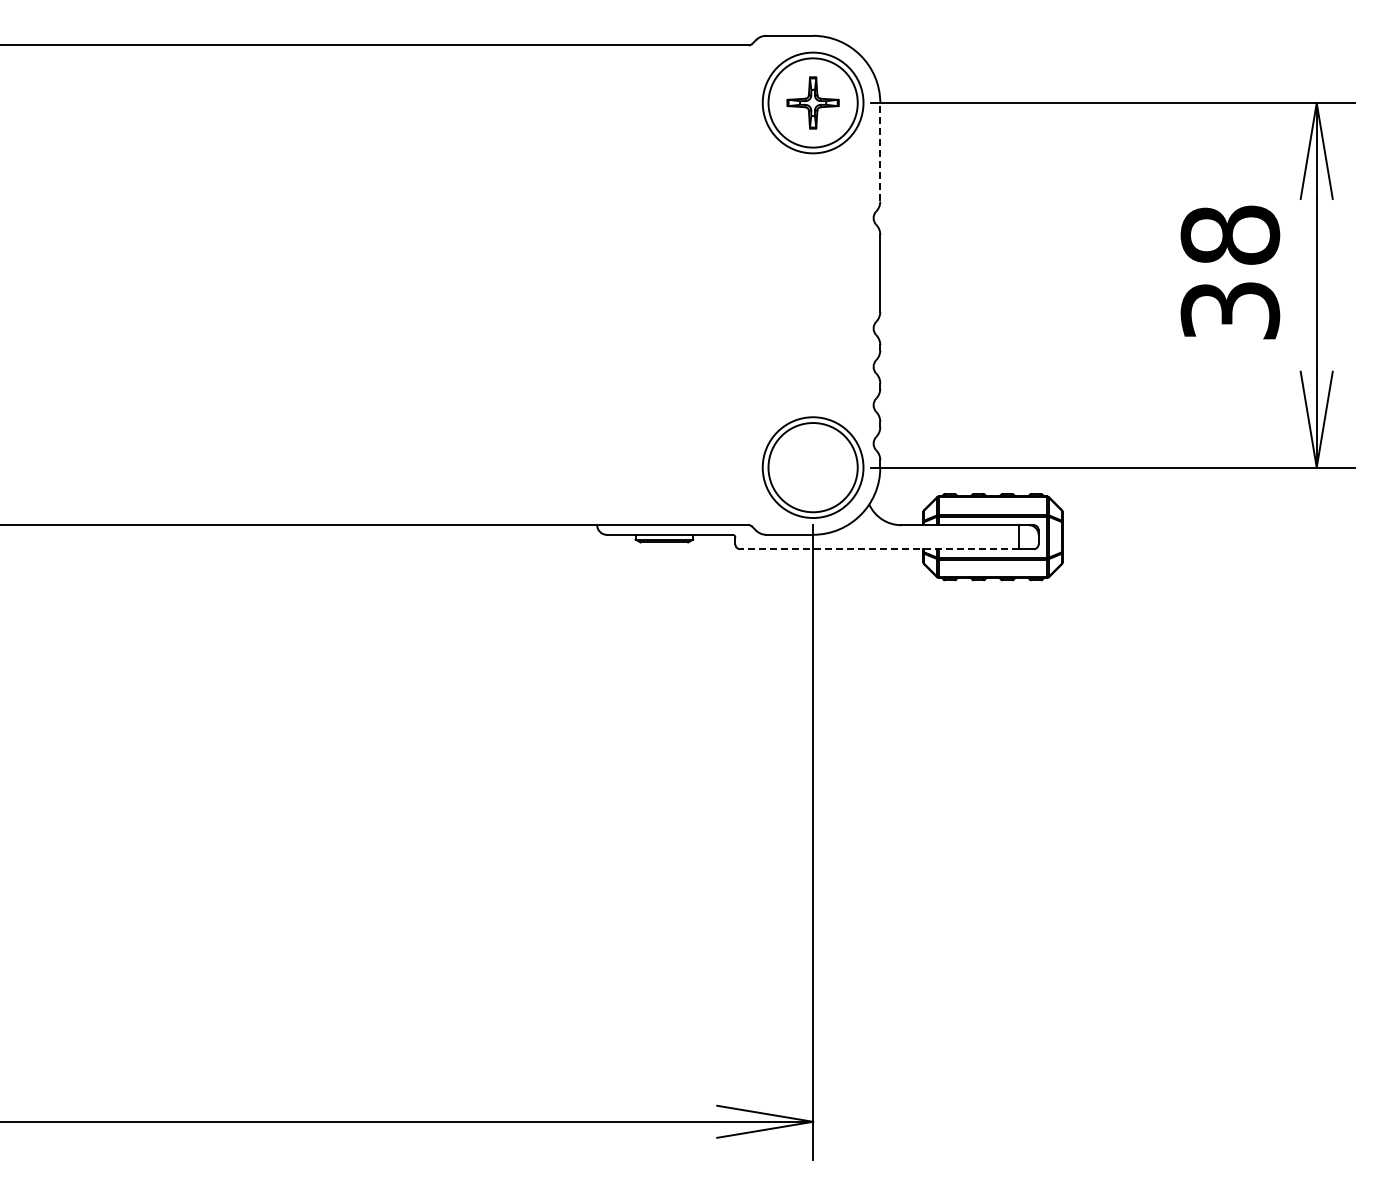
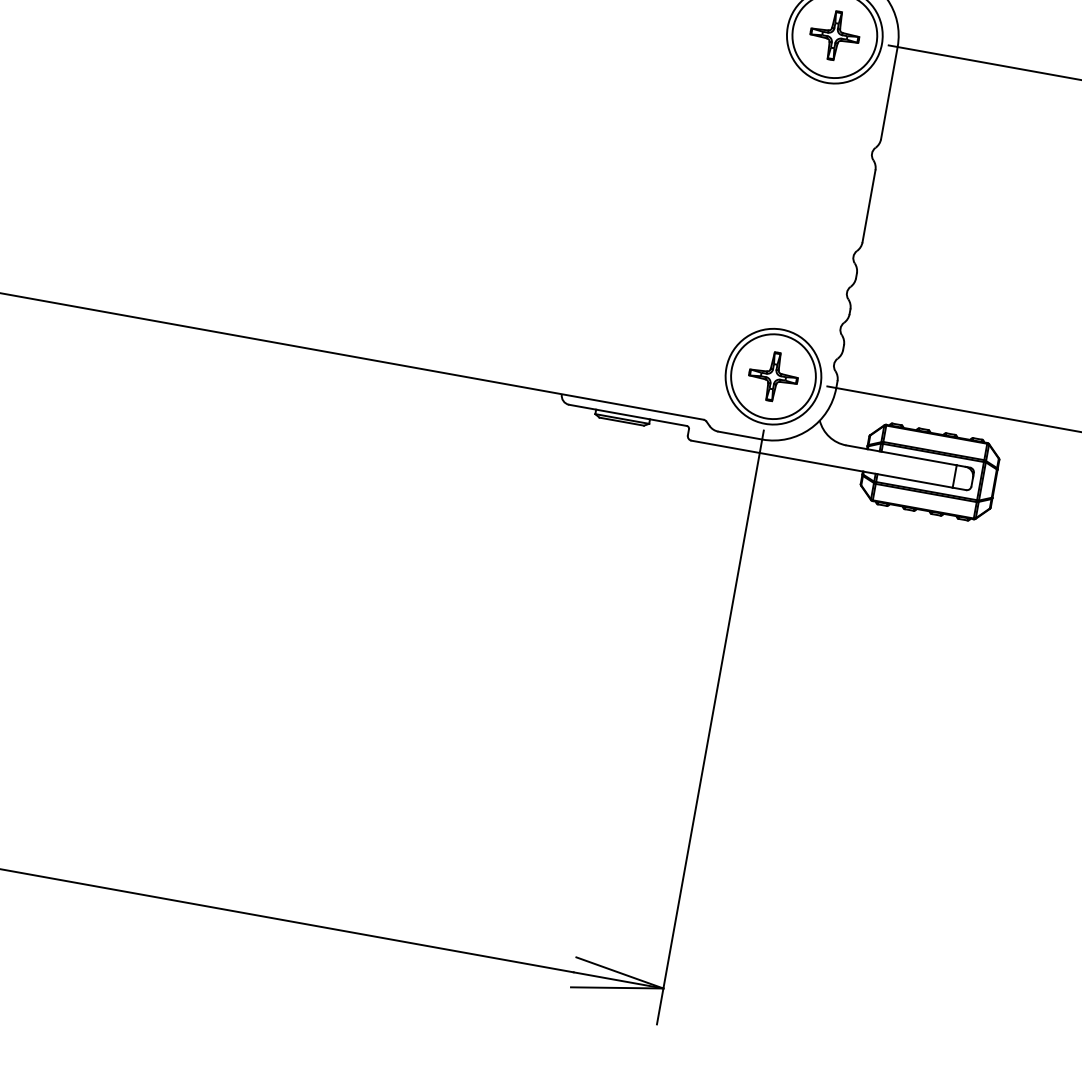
line: (880, 151) -> (889, 92), dashed -> solid
part: (812, 467) -> (772, 376), added
line: (879, 549) -> (821, 464), dashed -> solid

